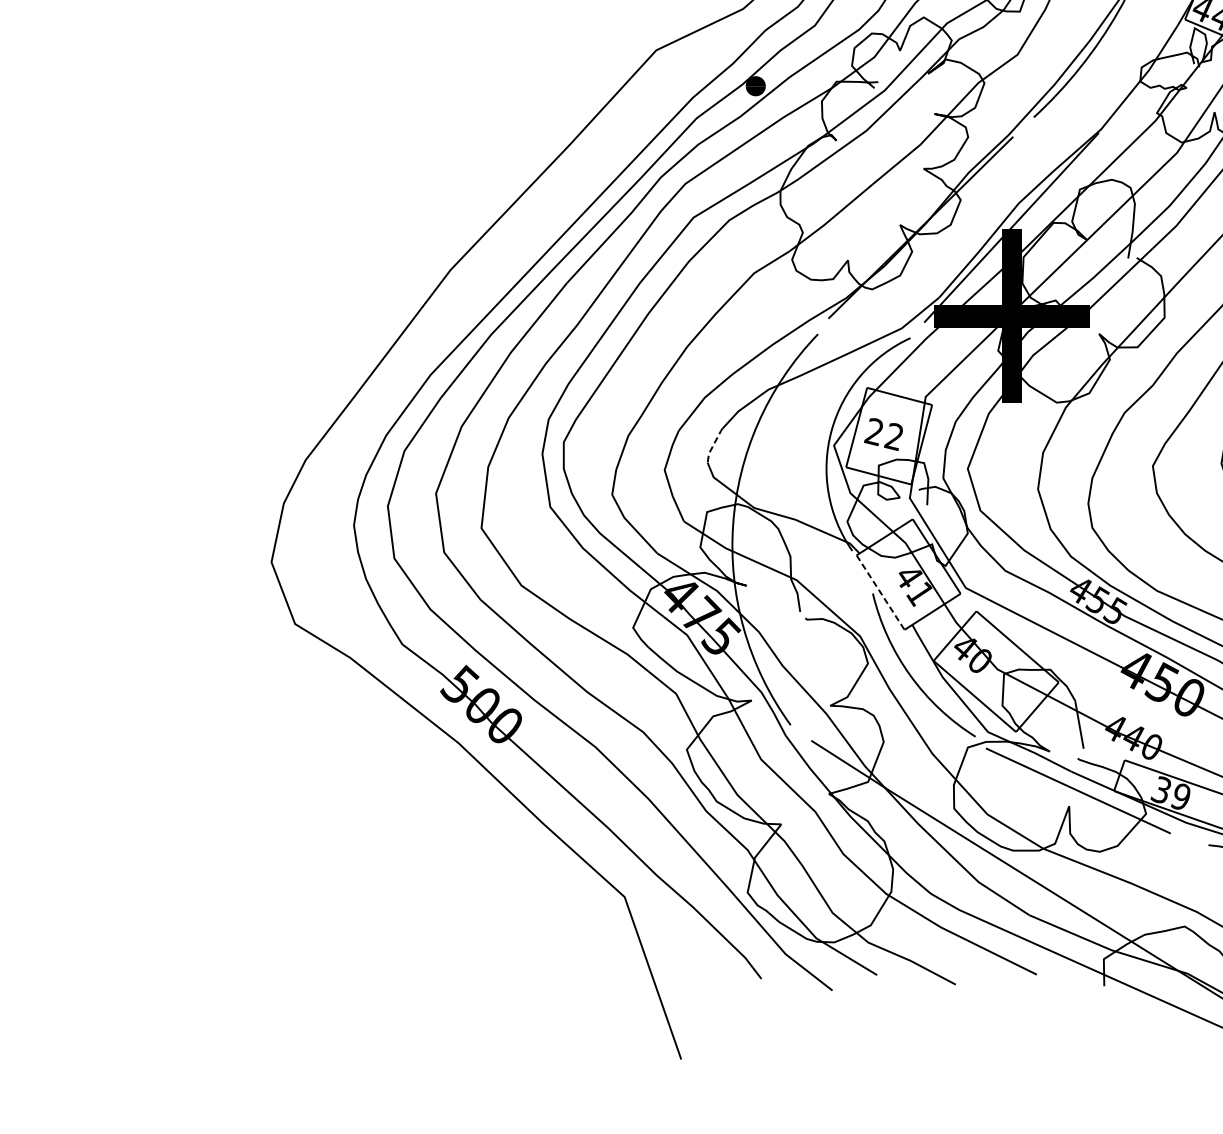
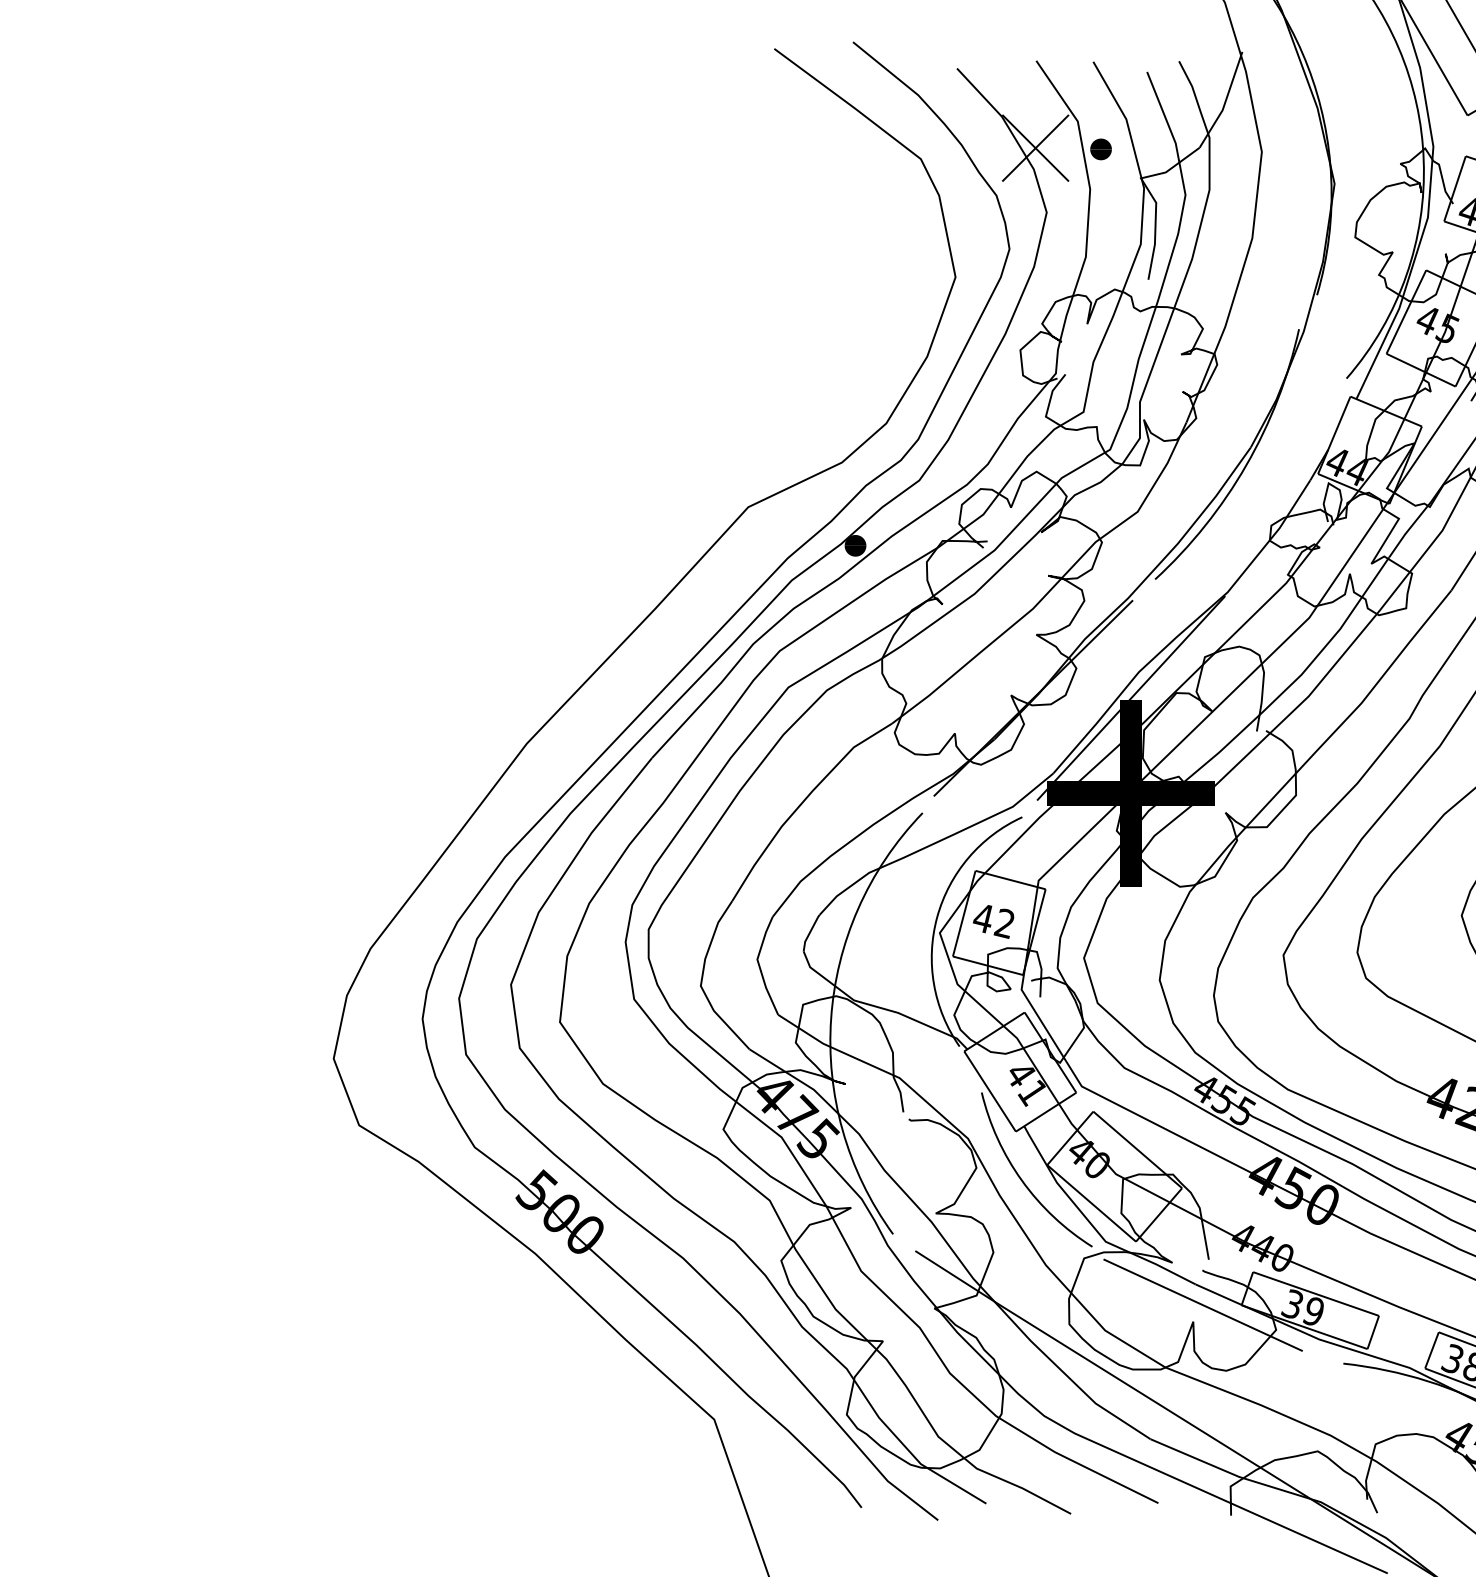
text: (873, 432) -> (982, 918), 22 -> 42
line: (713, 445) -> (810, 932), dashed -> solid
line: (881, 592) -> (990, 1091), dashed -> solid

